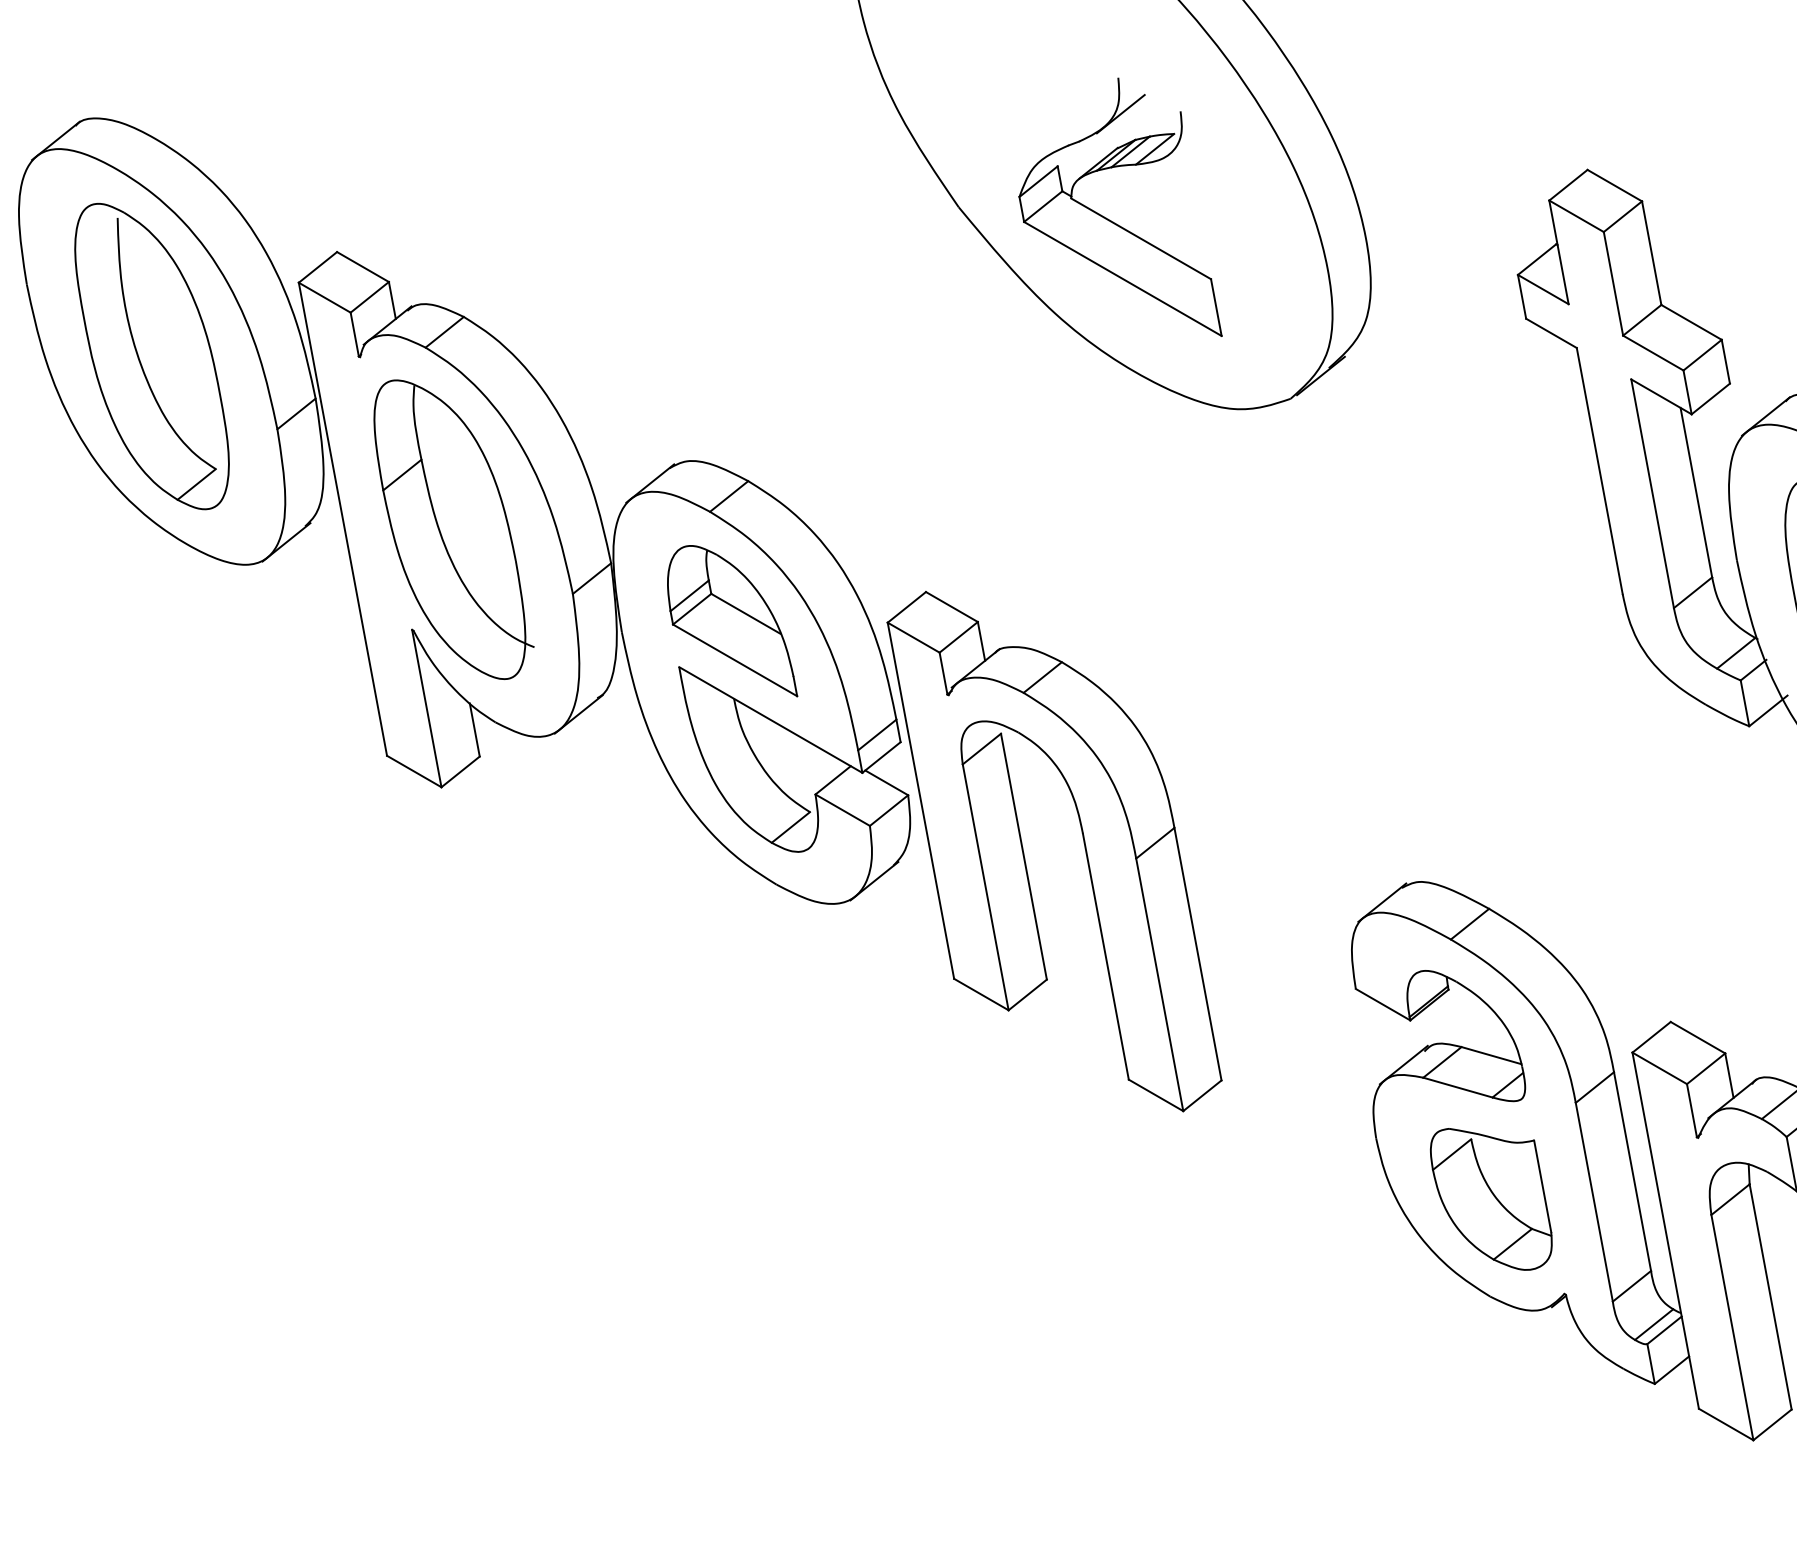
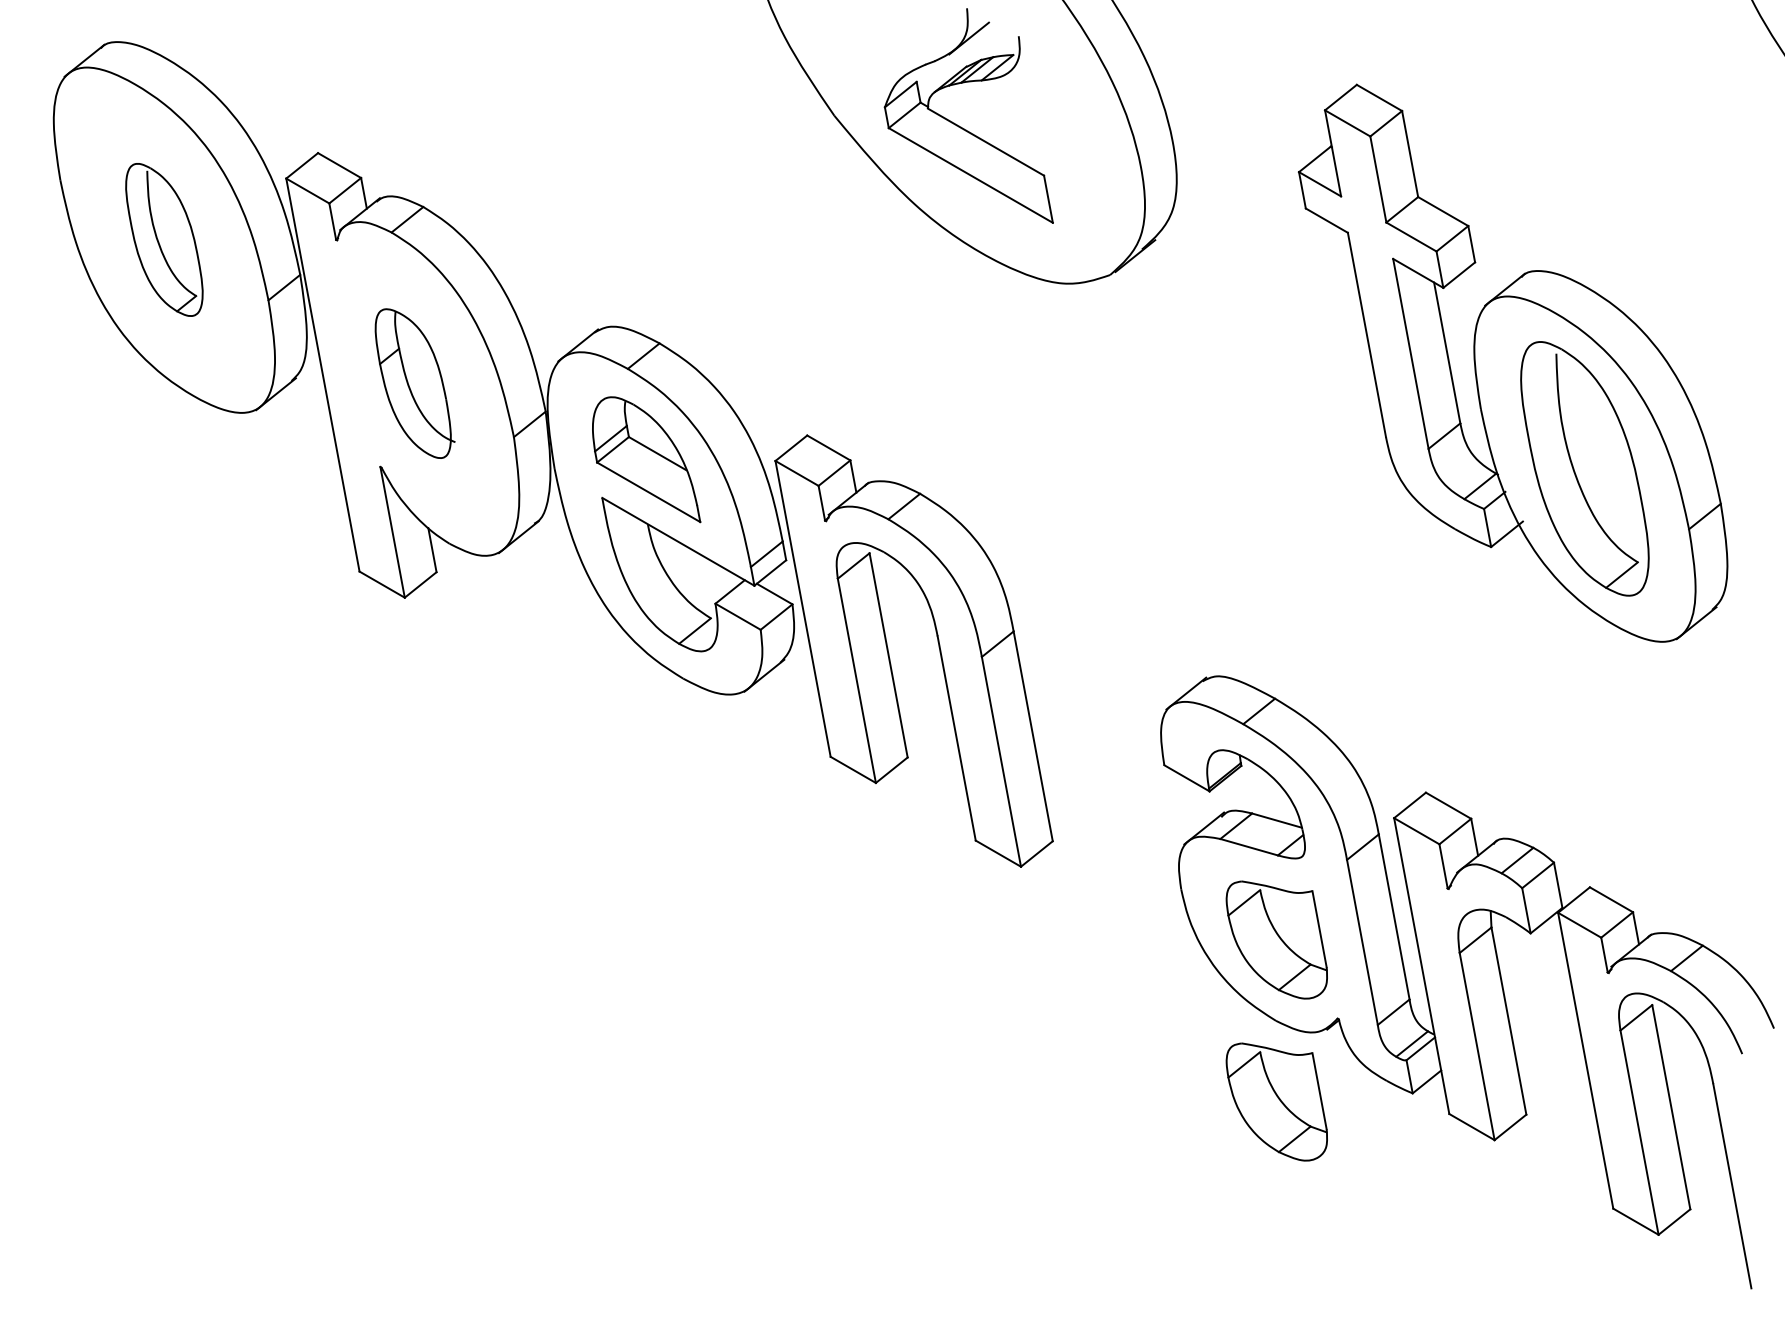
part: (152, 356) -> (164, 239), size x0.6
part: (454, 529) -> (415, 383), size x0.6
part: (1490, 1393) -> (1276, 1101), added

